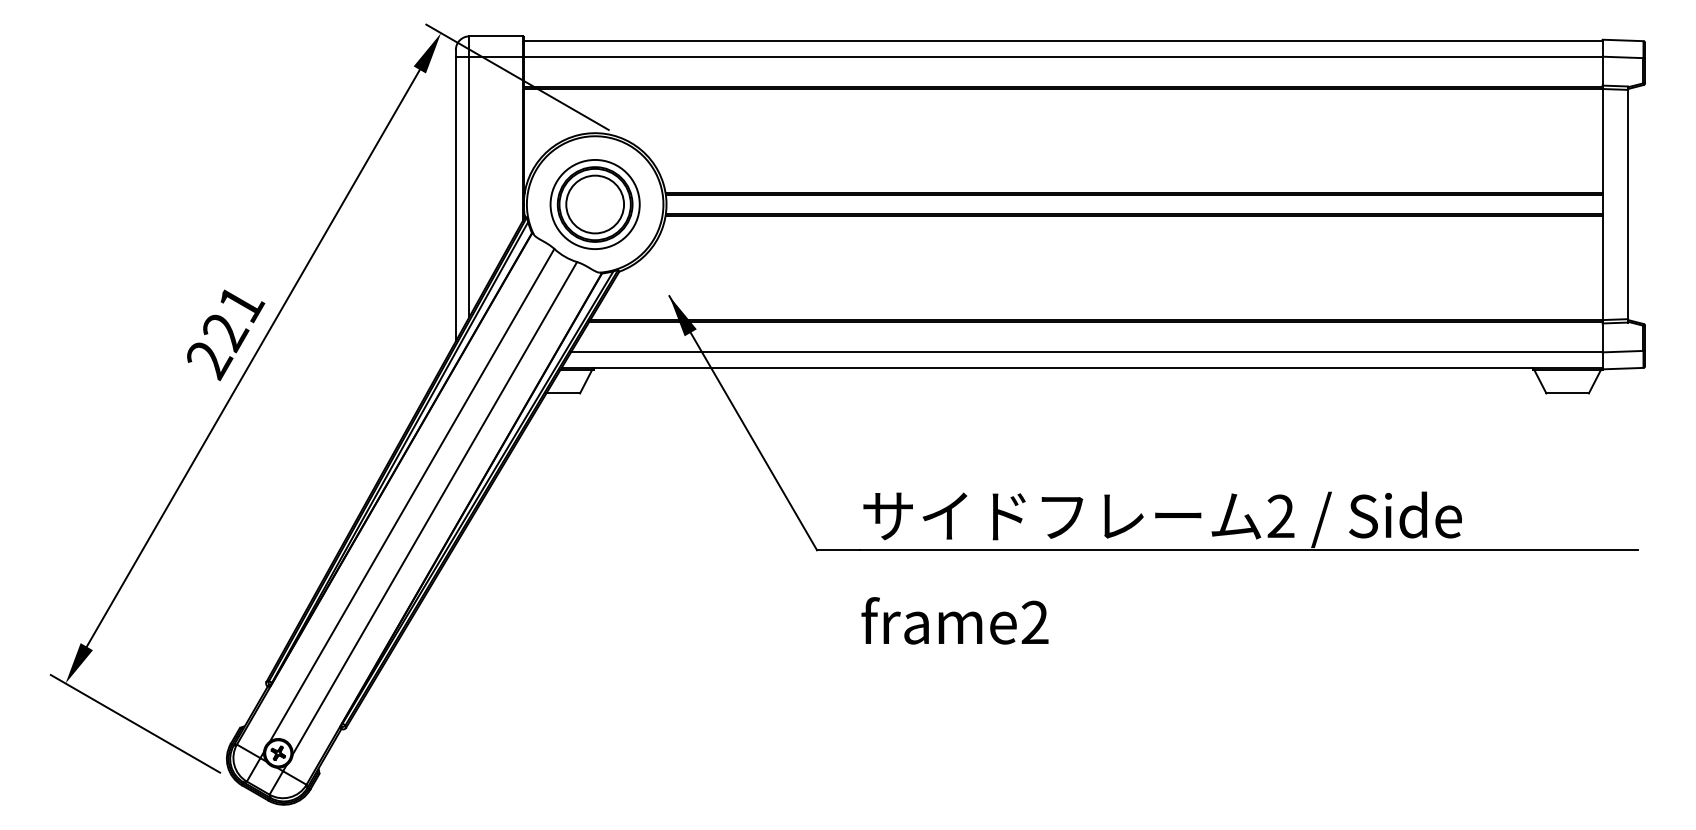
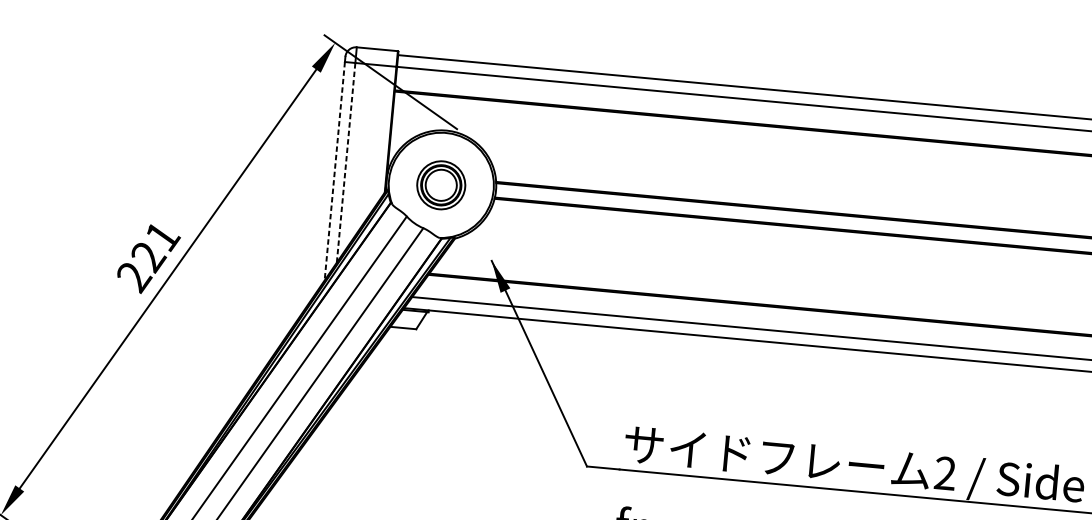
line: (469, 186) -> (346, 162), solid -> dashed
line: (455, 199) -> (334, 171), solid -> dashed
part: (594, 204) -> (440, 185), size x0.7

